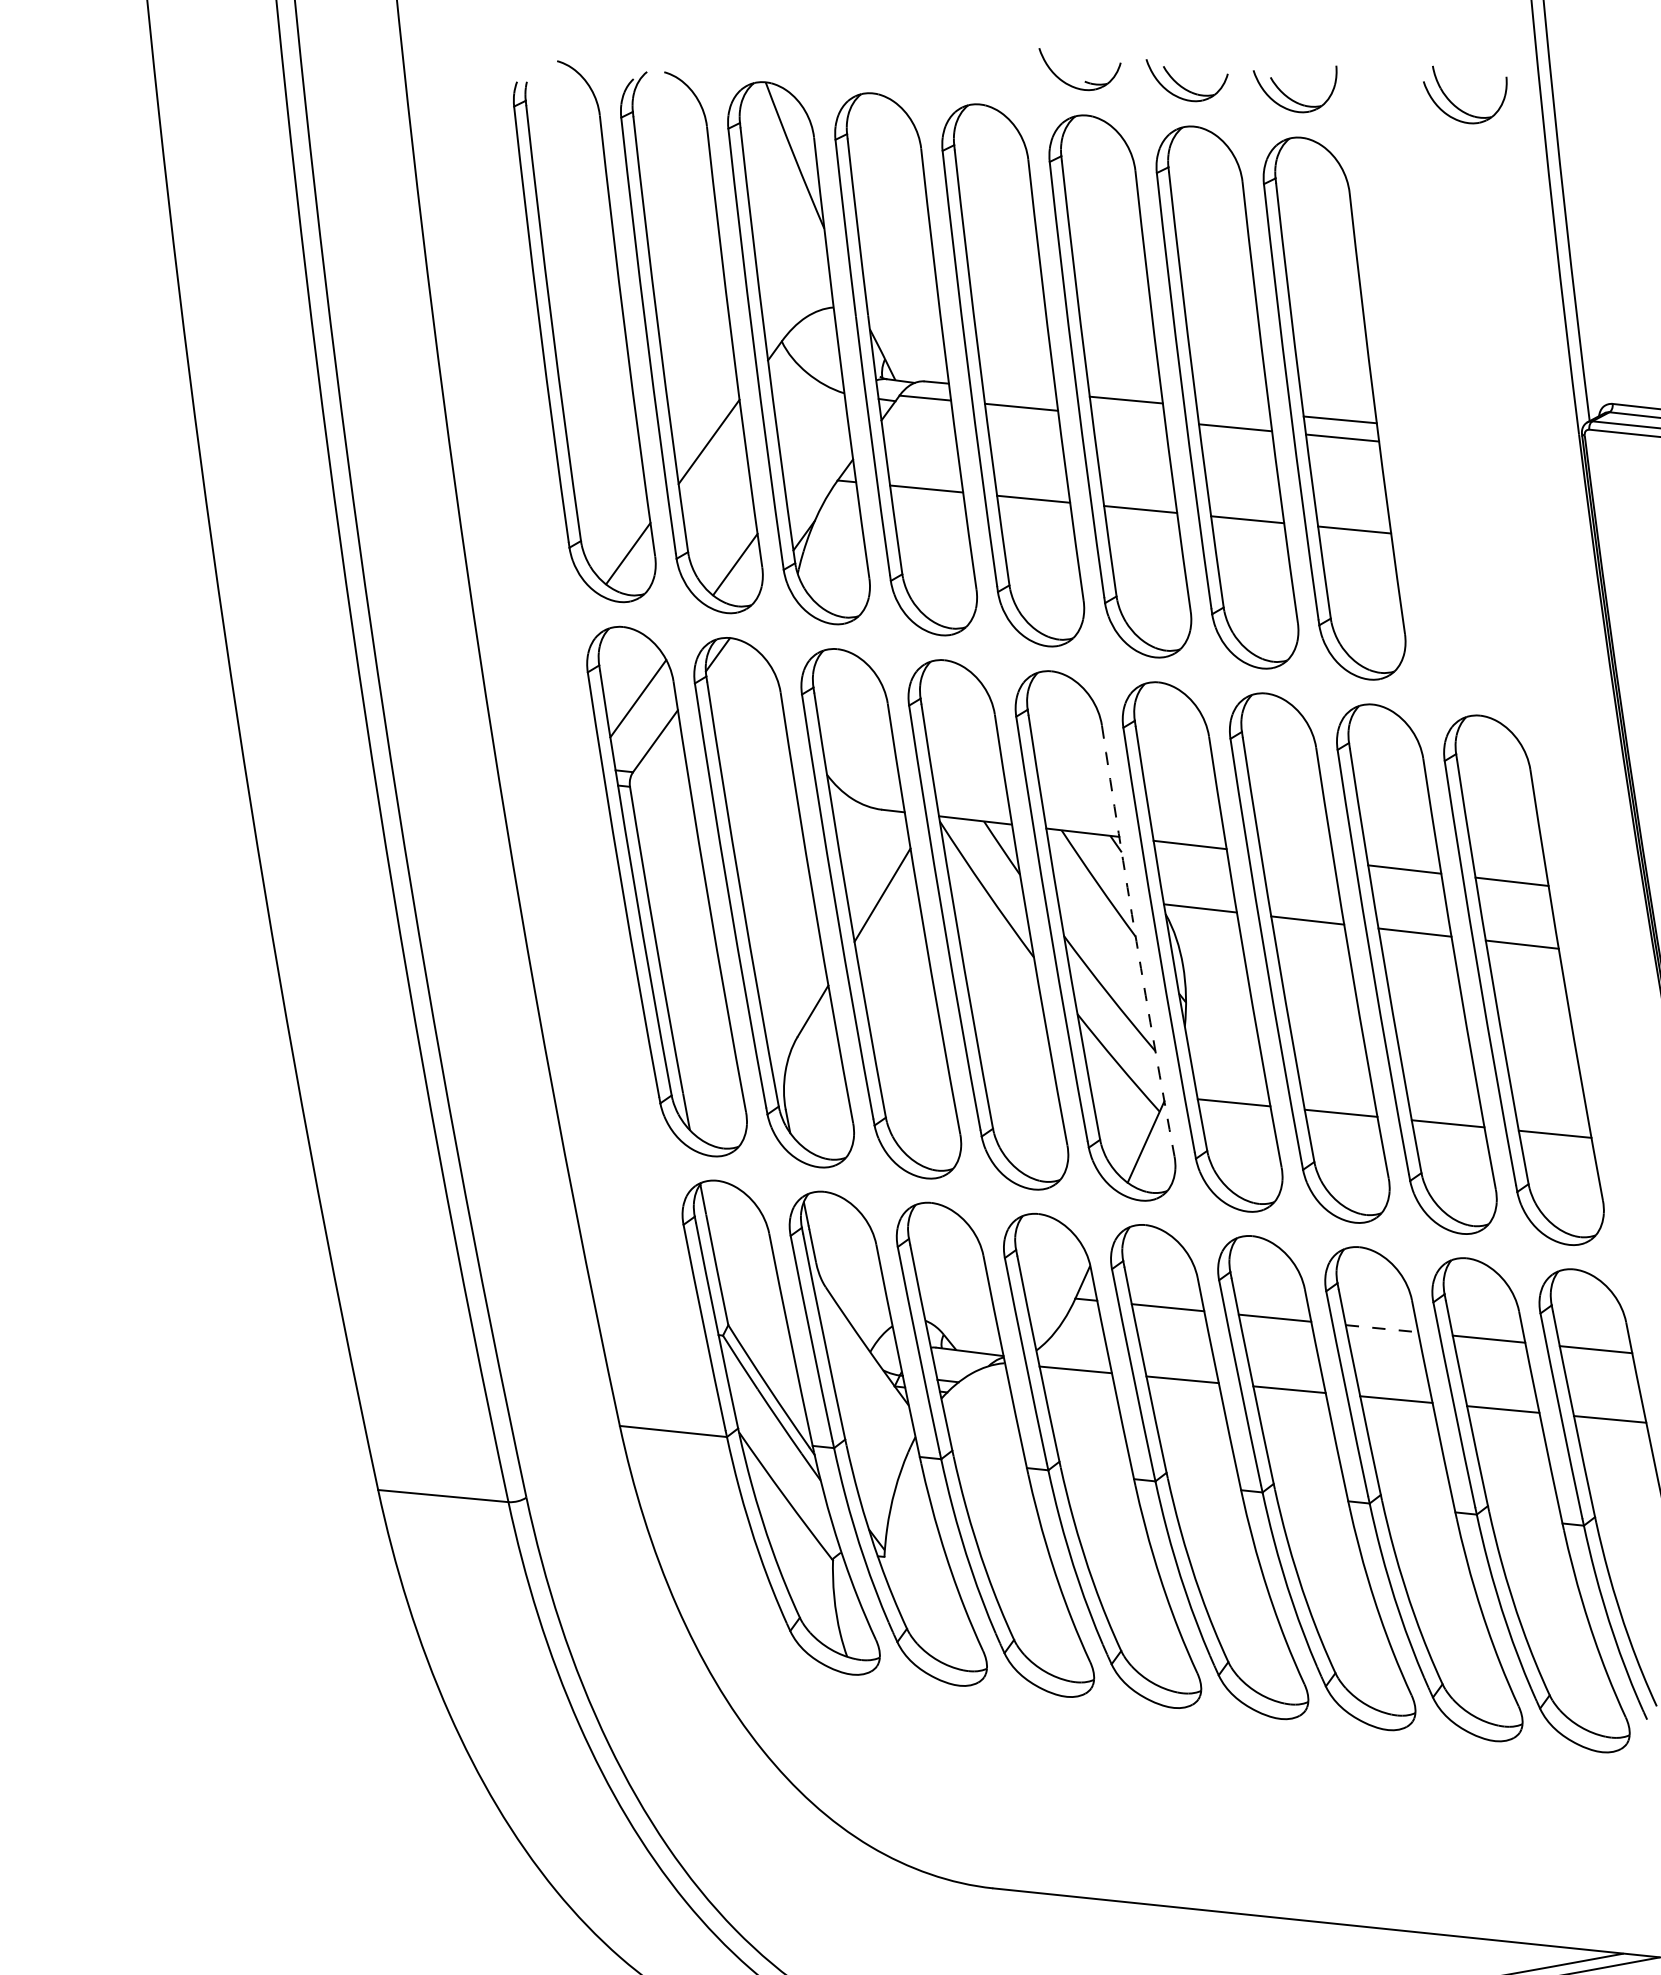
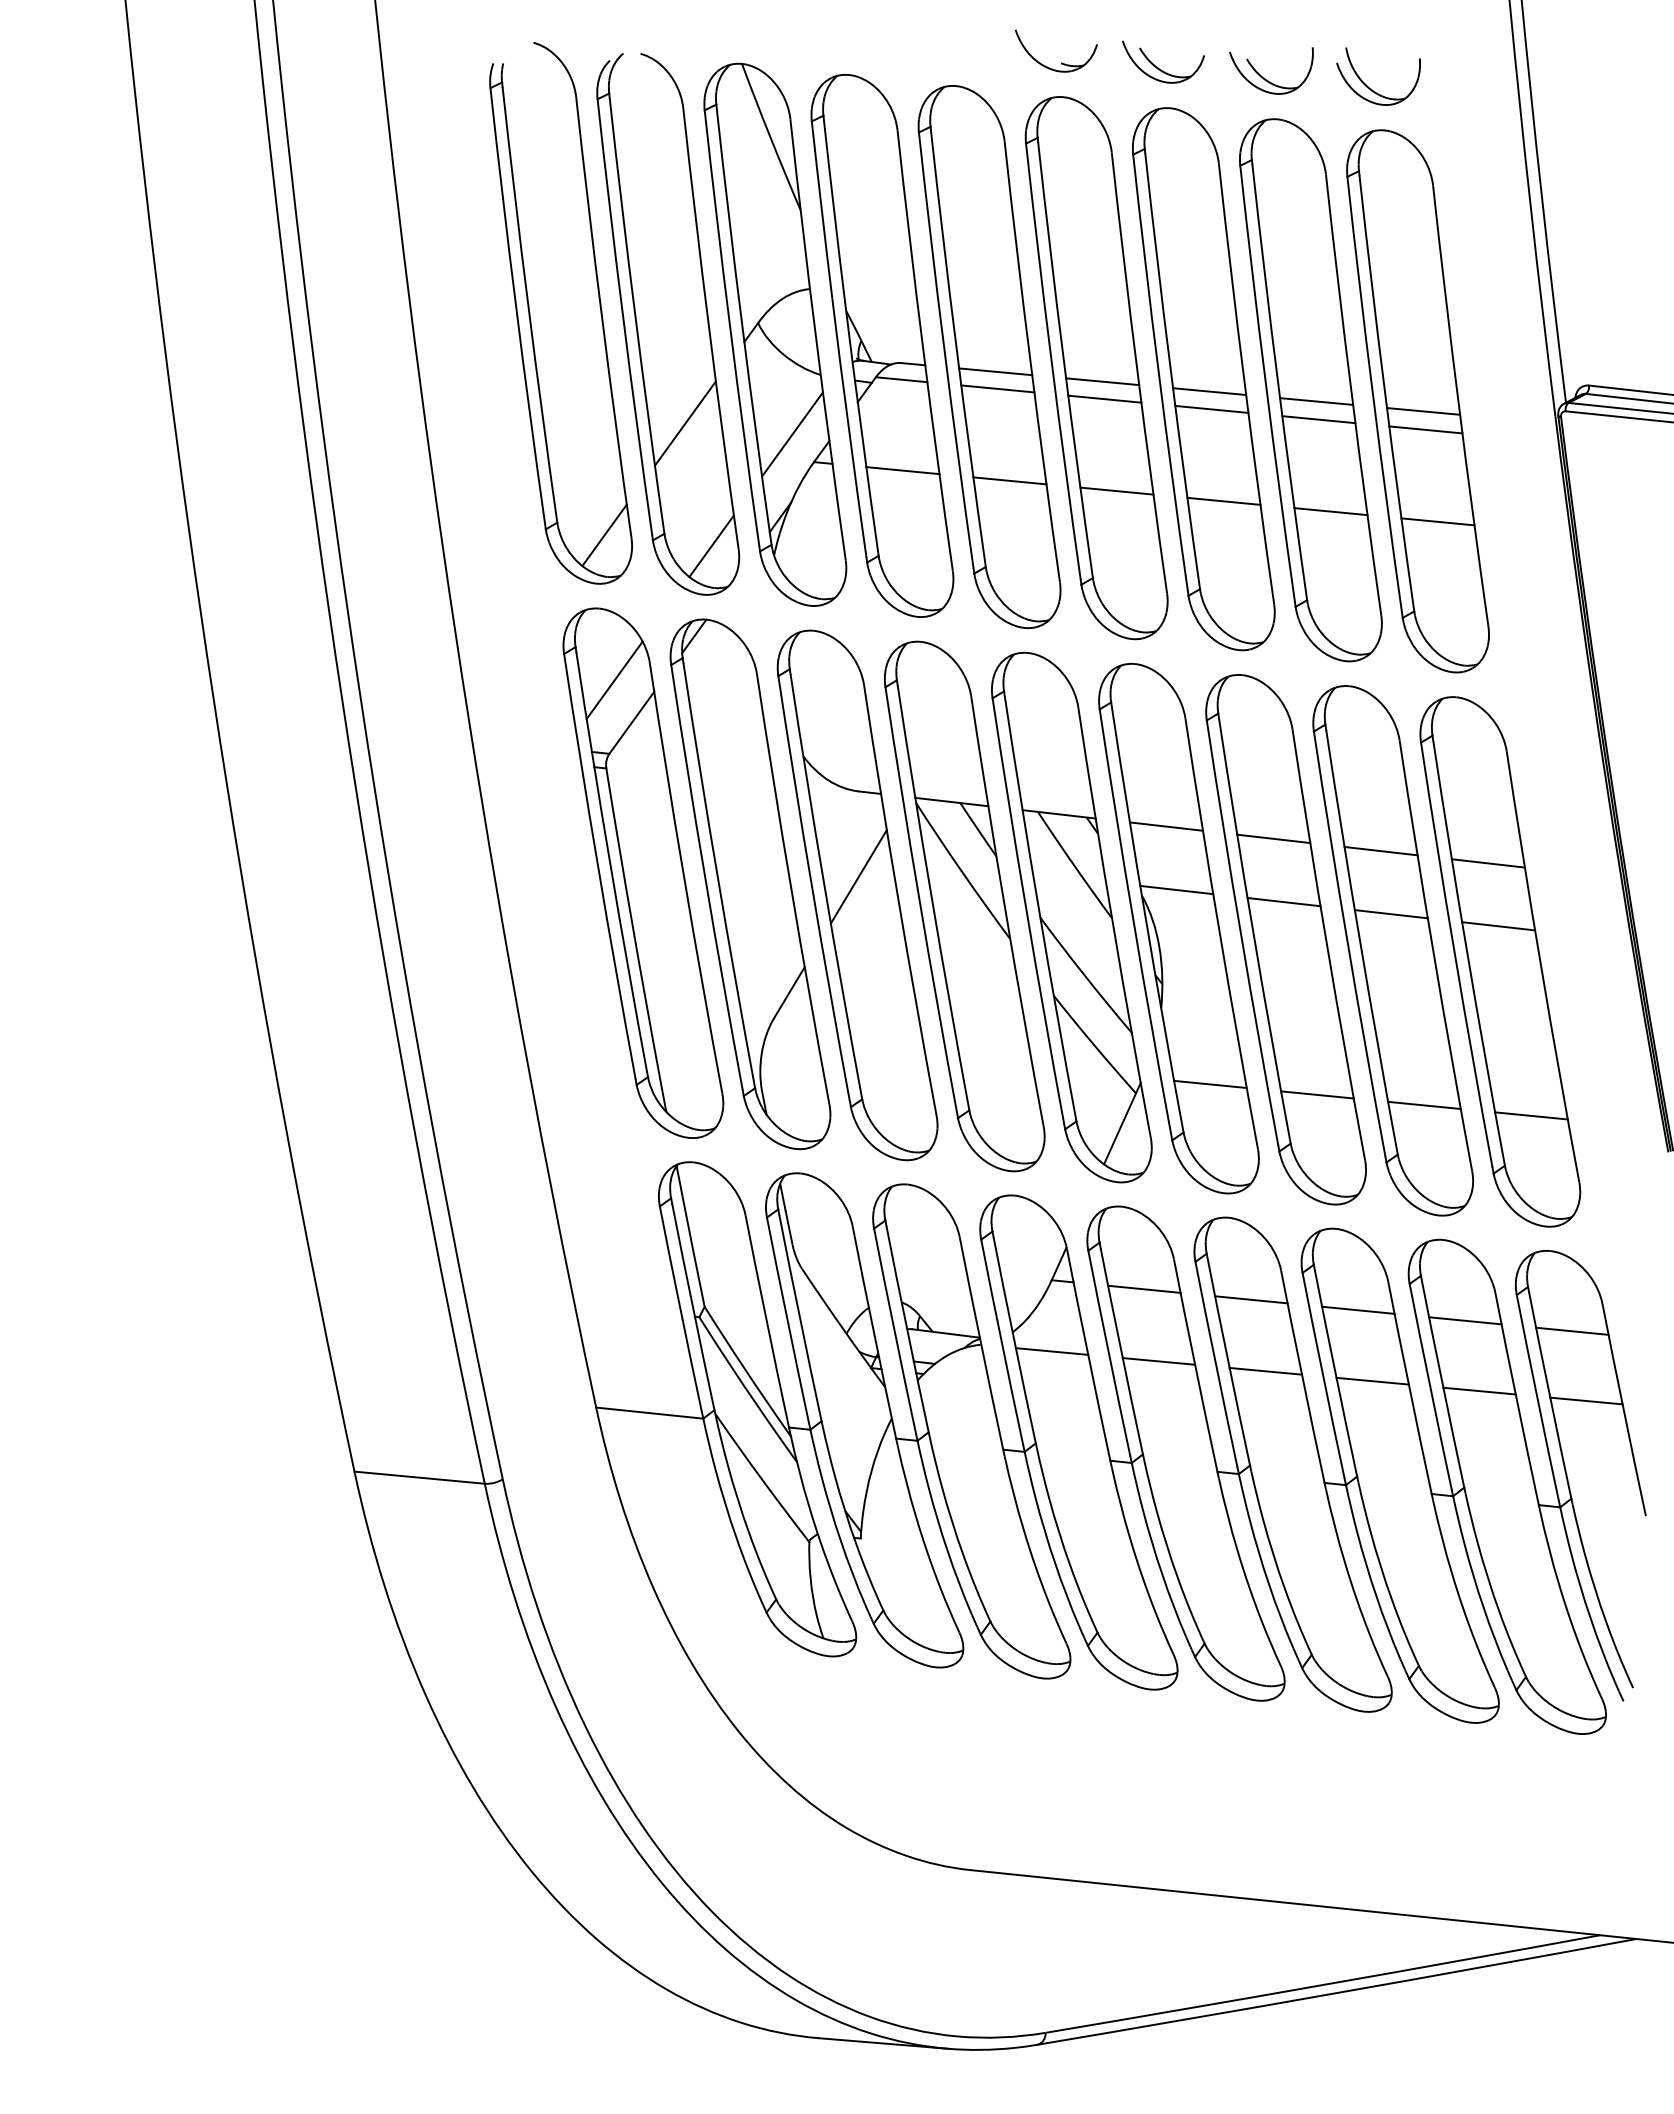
part: (1458, 106) -> (1371, 88), moved
line: (1019, 389) -> (995, 371), added
line: (1233, 409) -> (1209, 391), added
line: (1128, 416) -> (1104, 398), added
part: (1441, 419) -> (1417, 401), added
line: (816, 452) -> (792, 434), added
line: (1297, 856) -> (1273, 838), added
arc: (1136, 940) -> (1112, 922), dashed -> solid
line: (1382, 1328) -> (1358, 1310), dashed -> solid

